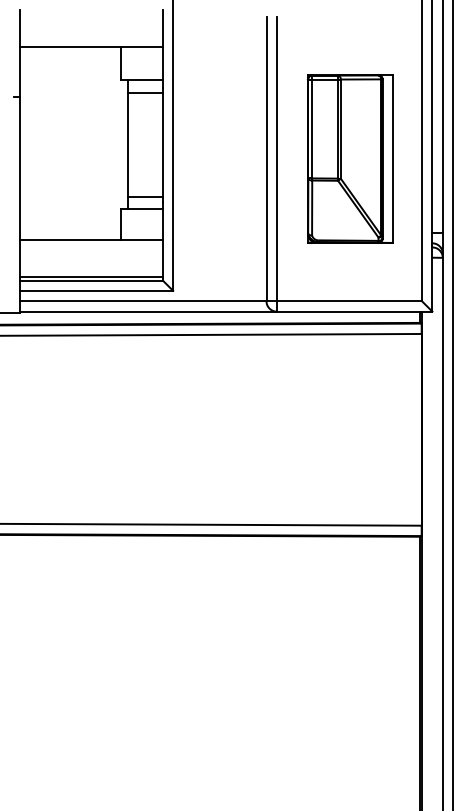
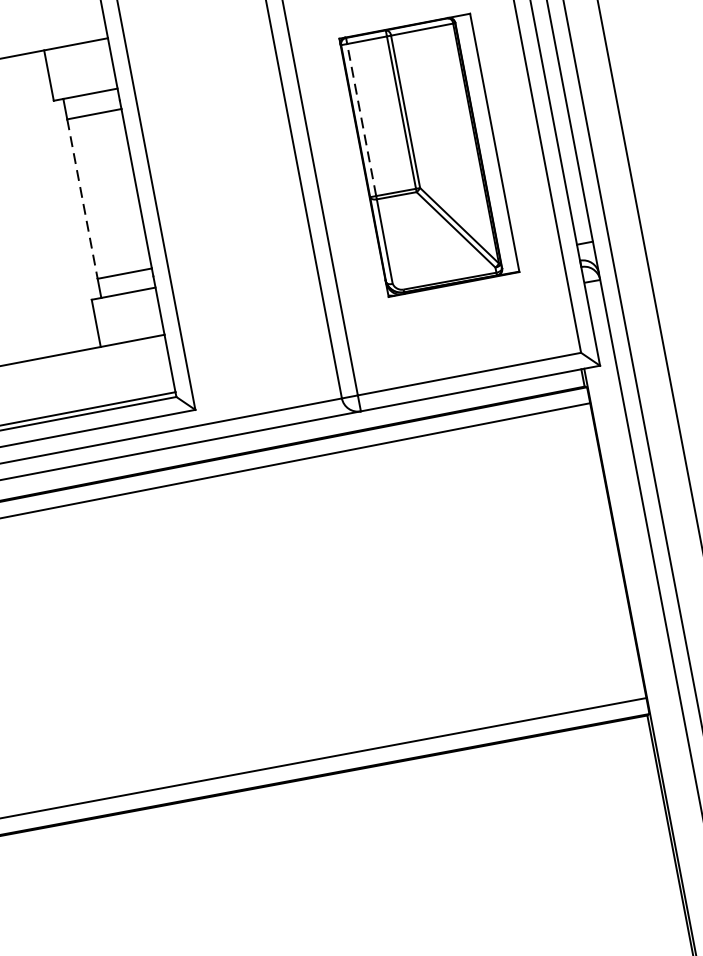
line: (312, 128) -> (361, 119), solid -> dashed
line: (127, 145) -> (82, 199), solid -> dashed

